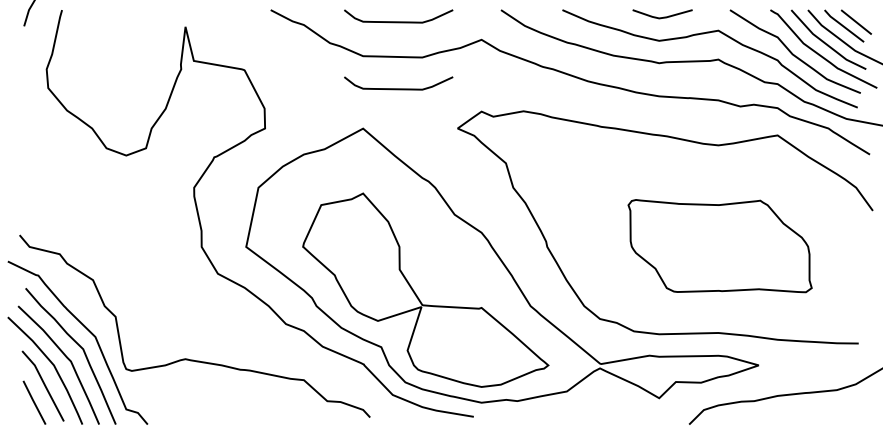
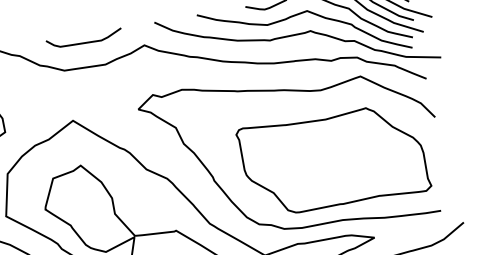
curve: (398, 88) -> (92, 88), removed
part: (719, 245) -> (333, 159), size x1.43

